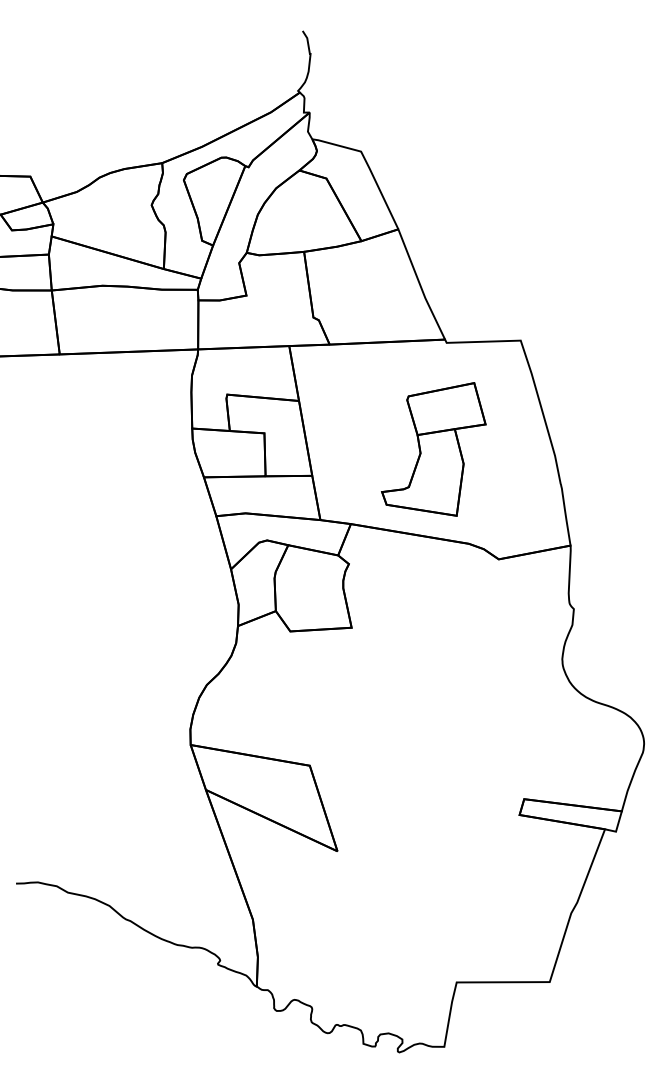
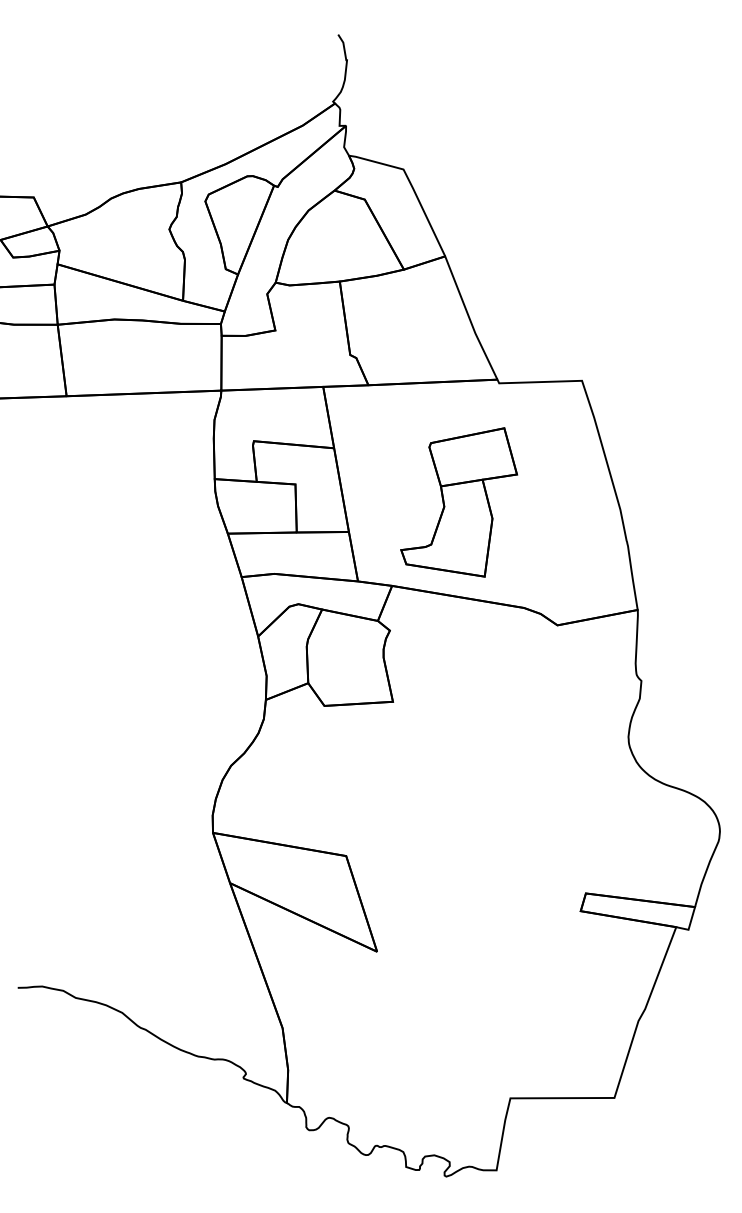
part: (433, 449) -> (458, 502), moved

